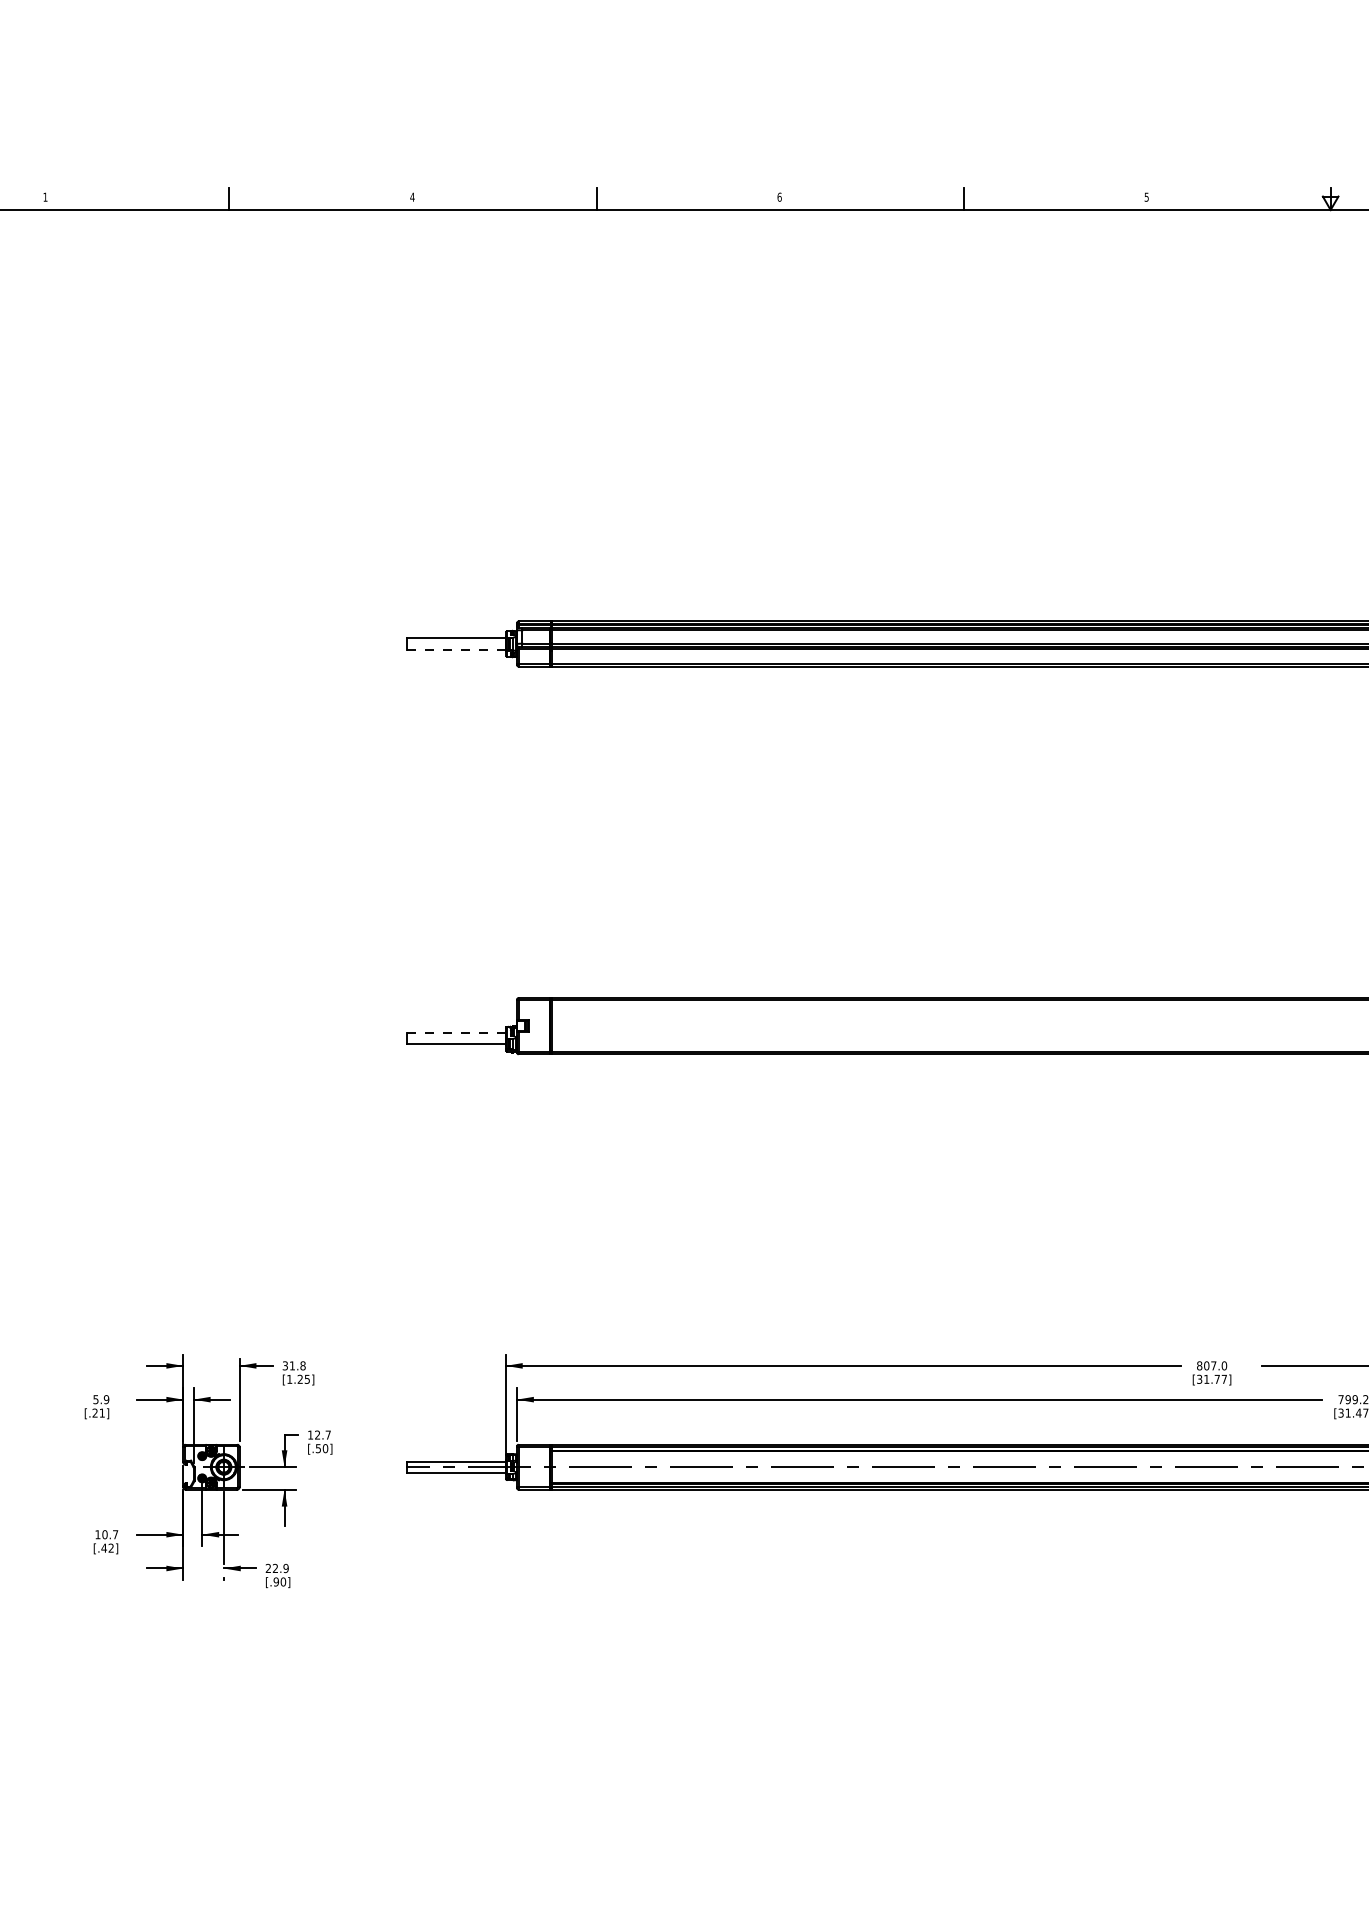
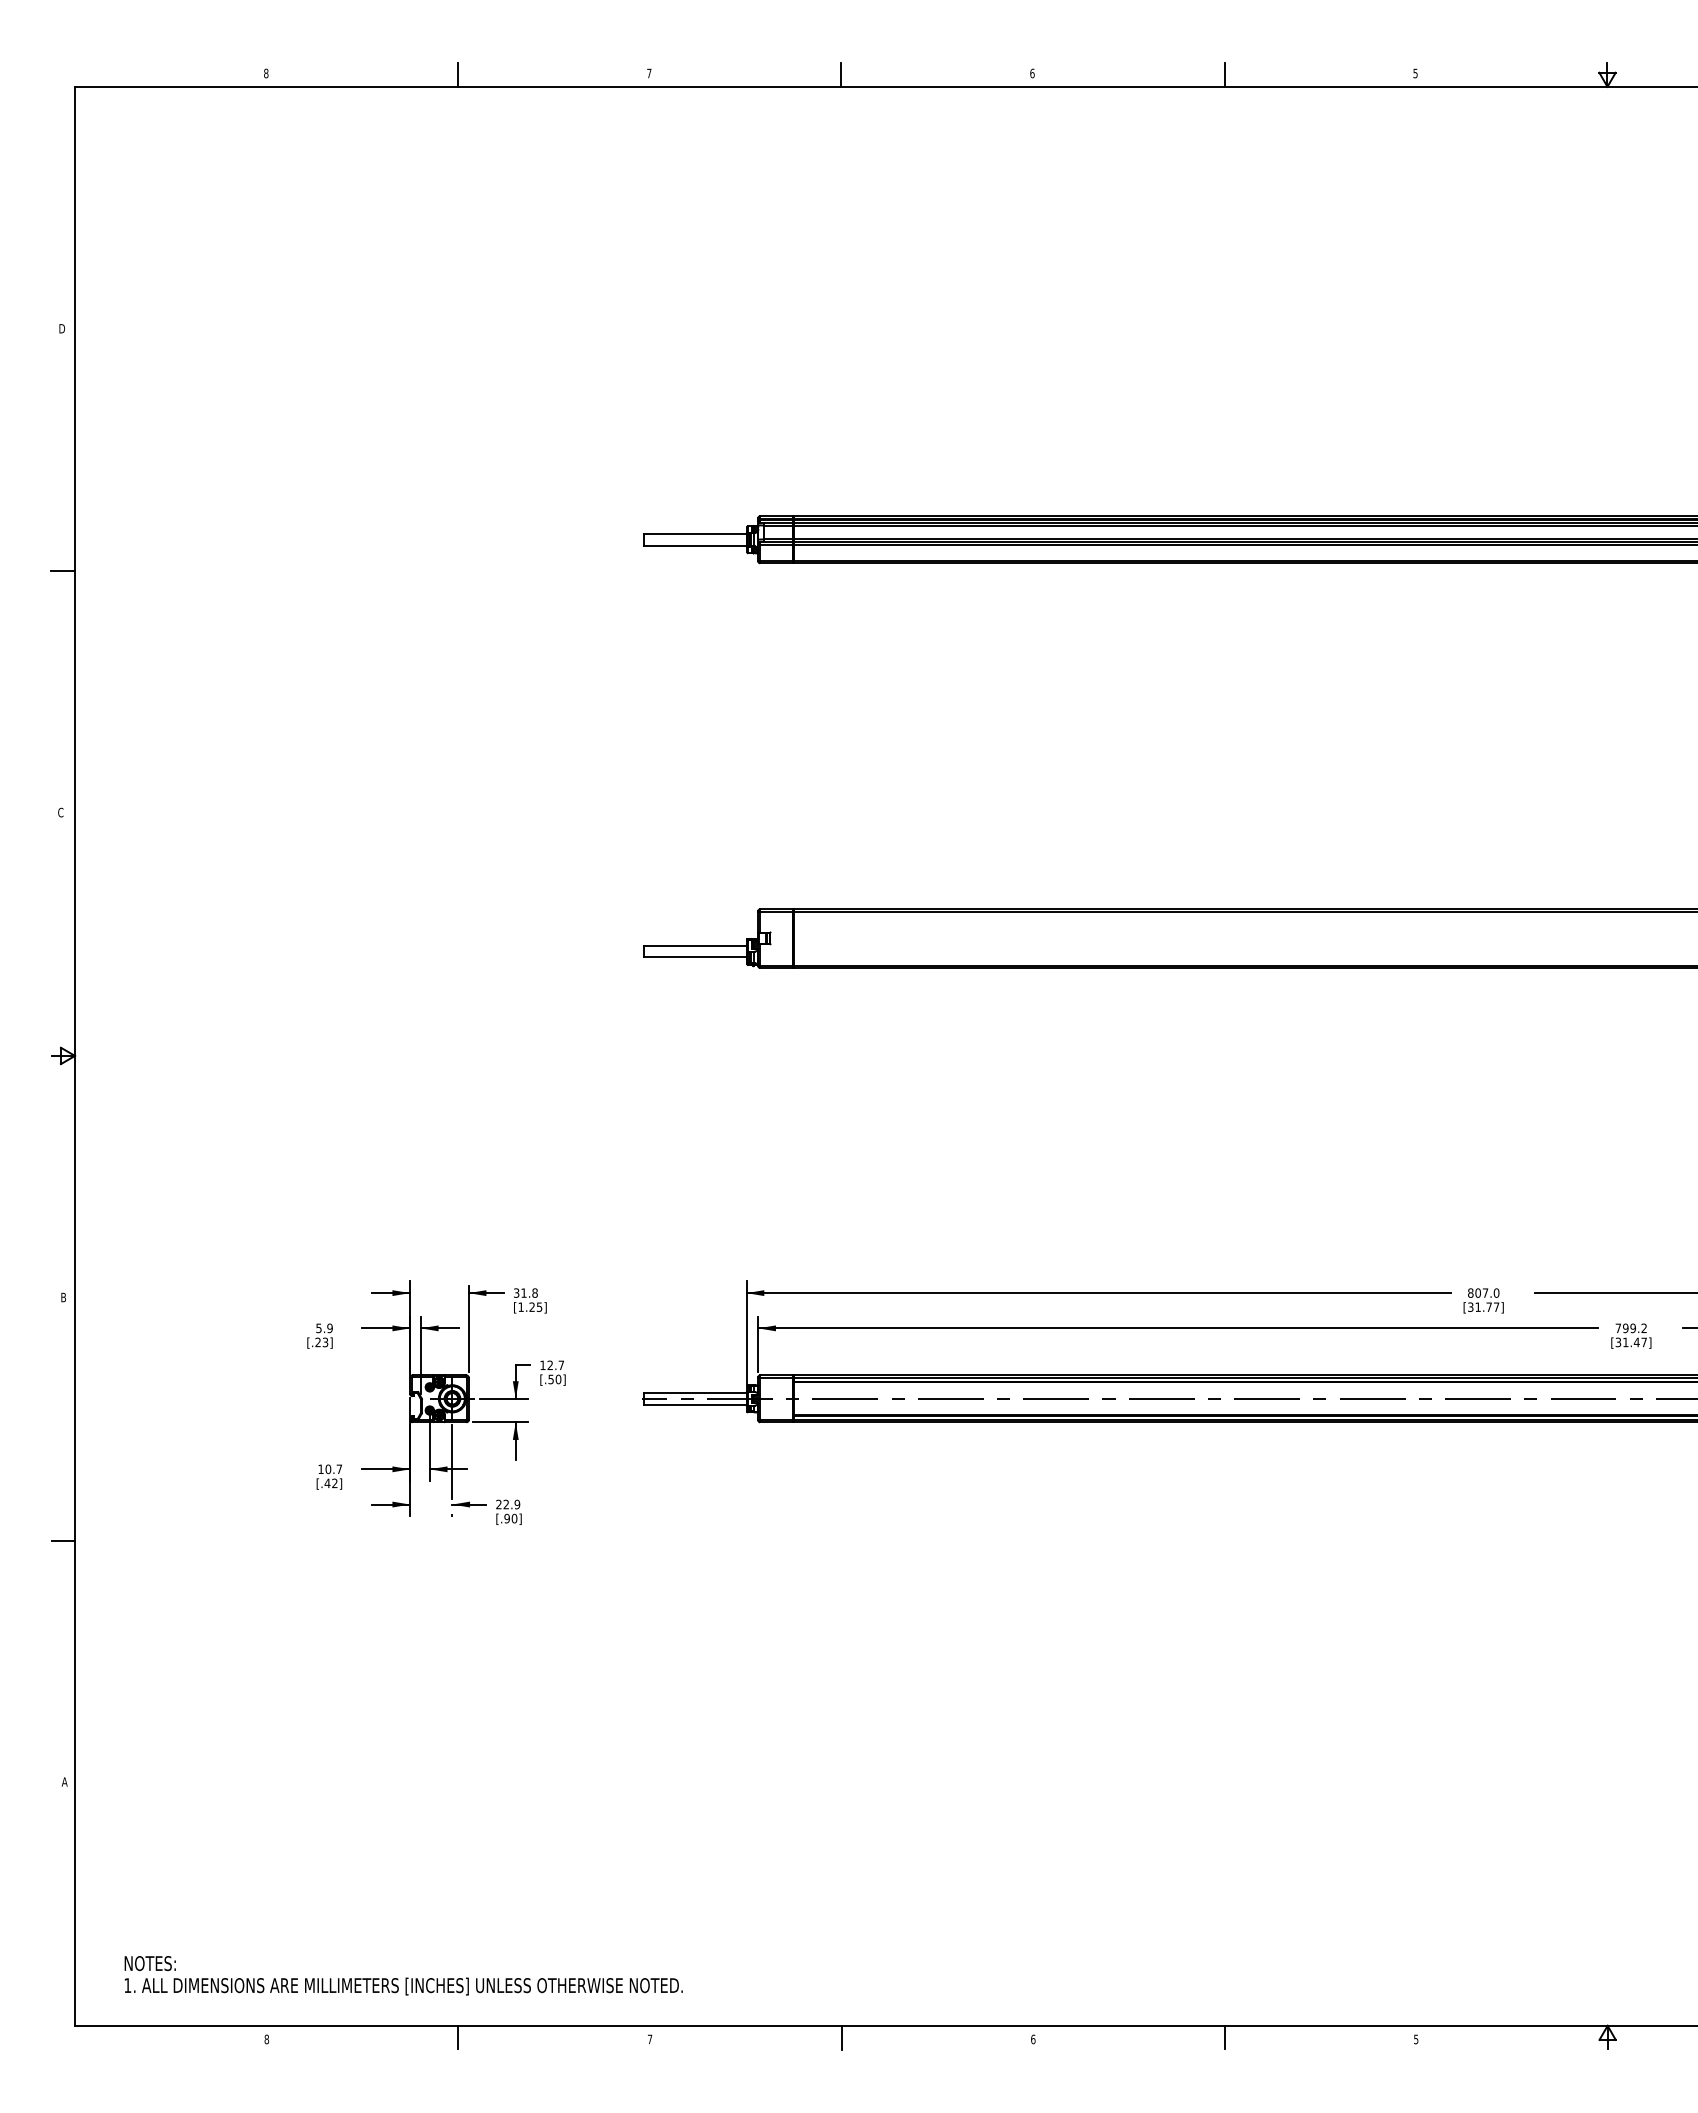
text: (45, 197) -> (266, 73), 1 -> 8
text: (411, 197) -> (648, 73), 4 -> 7
line: (456, 649) -> (695, 545), dashed -> solid
line: (456, 1032) -> (695, 945), dashed -> solid
text: (102, 1413) -> (325, 1342), [.21] -> [.23]

